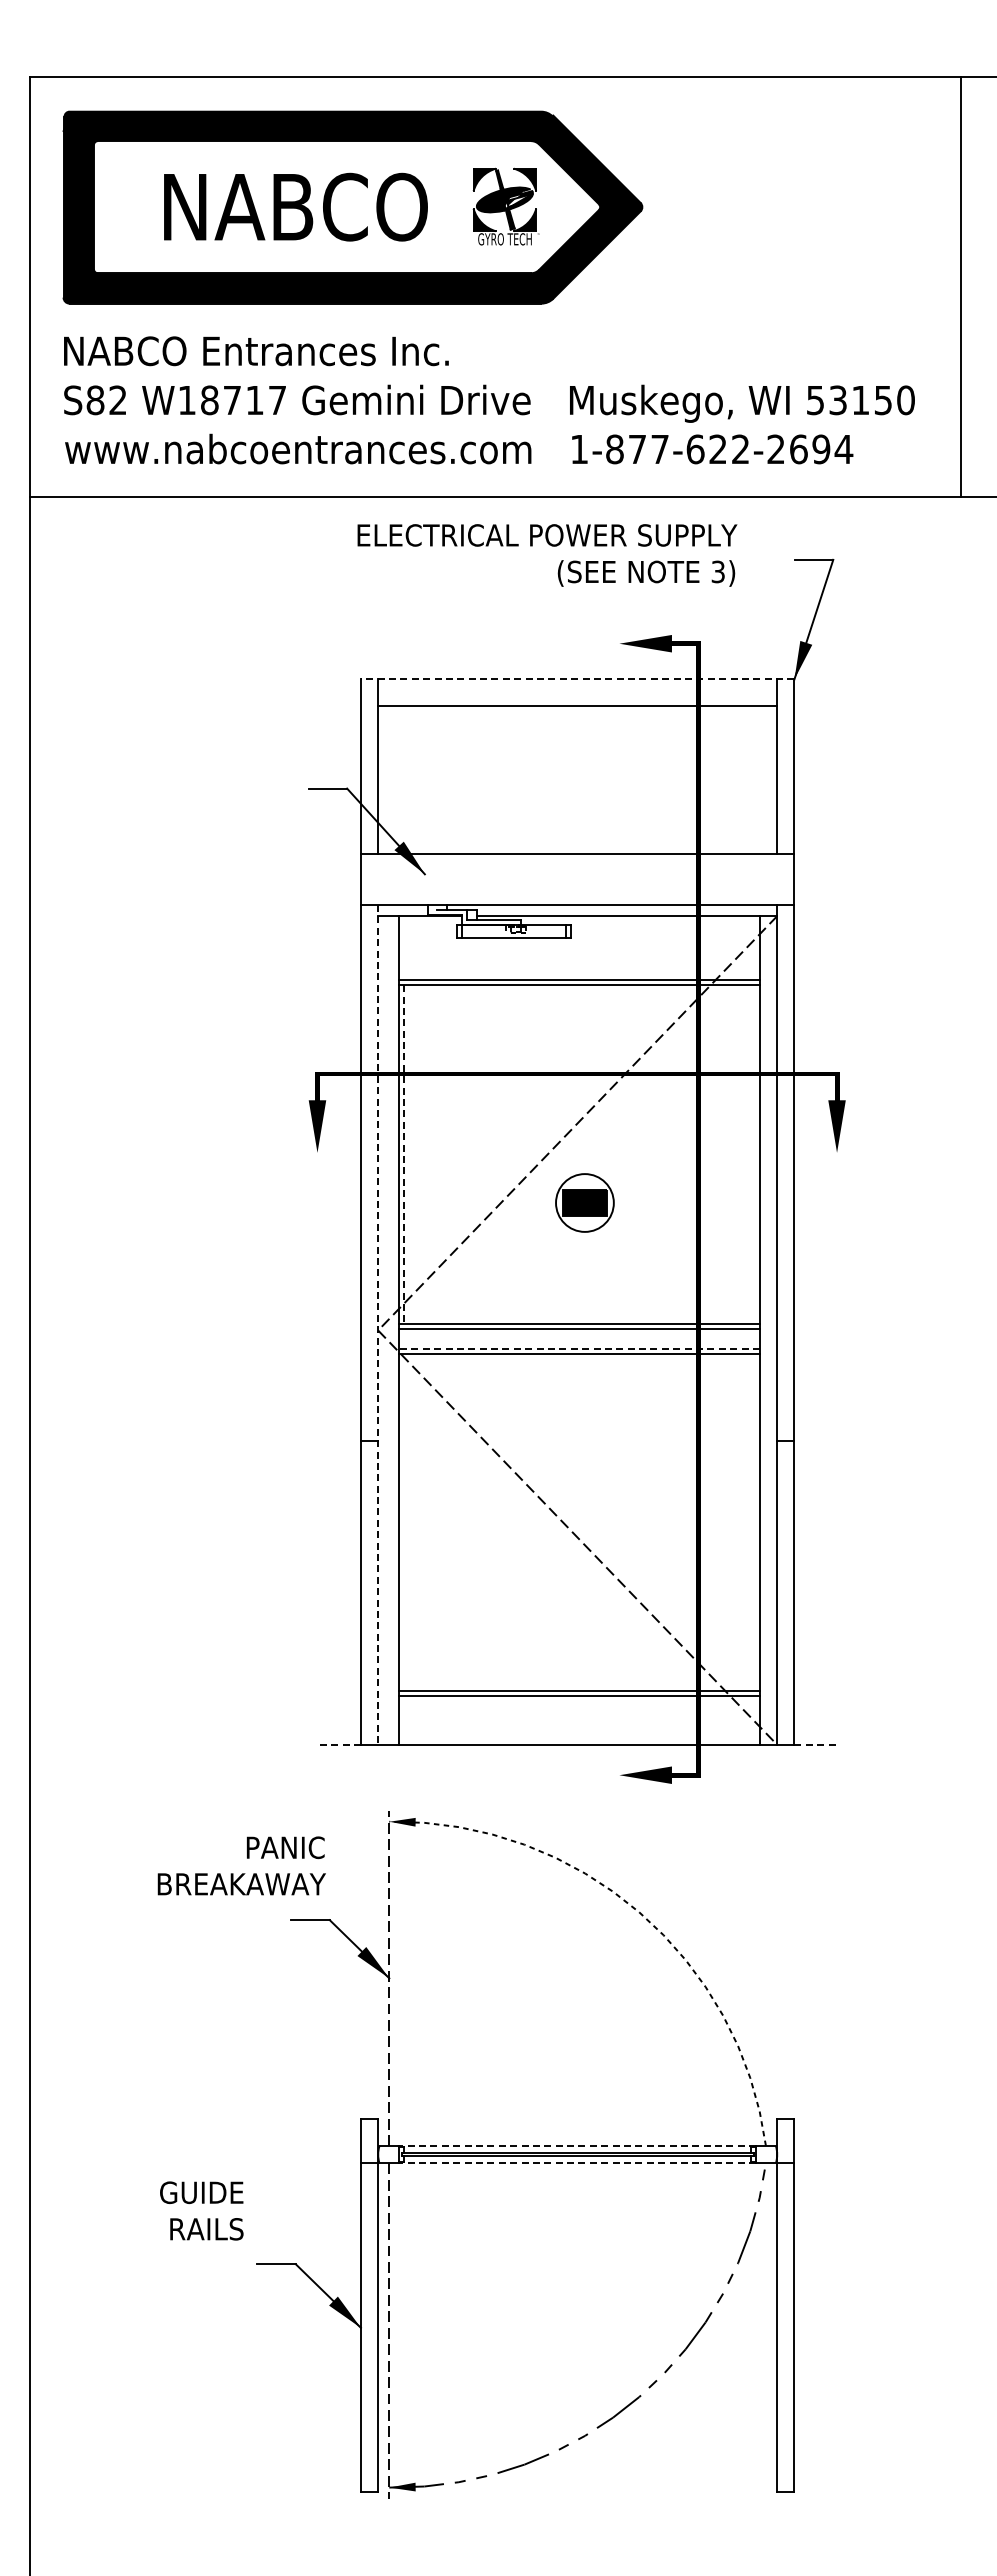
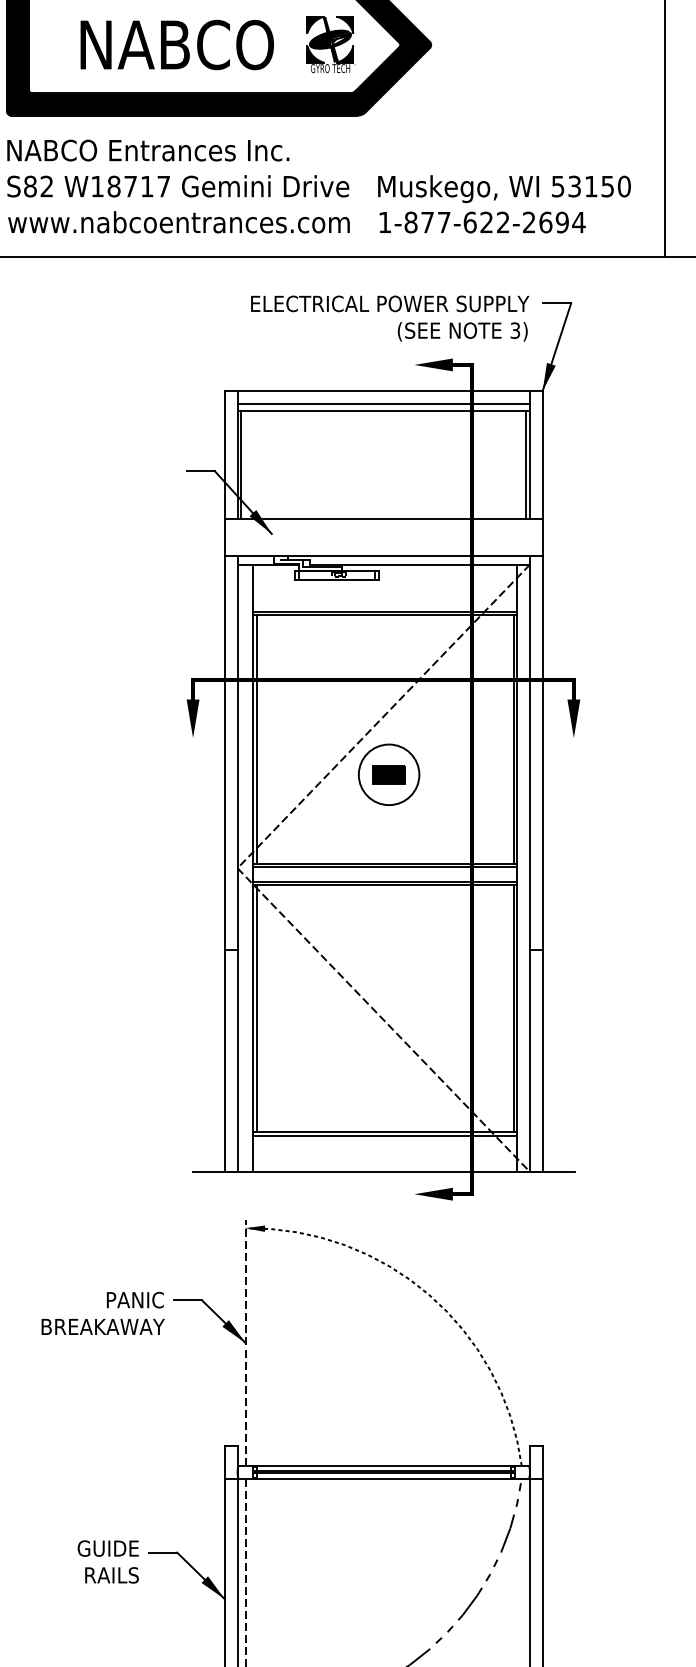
text: (547, 555) -> (390, 318), moved
line: (577, 679) -> (383, 391), dashed -> solid
line: (577, 696) -> (383, 403), added
line: (383, 780) -> (241, 465), added
line: (772, 780) -> (526, 465), added
line: (404, 1154) -> (256, 739), dashed -> solid
line: (755, 1154) -> (514, 739), added
circle: (584, 1202) -> (388, 774), size x1.43
line: (378, 1324) -> (237, 863), dashed -> solid
line: (579, 1348) -> (385, 881), dashed -> solid
line: (404, 1521) -> (256, 1008), added
line: (755, 1521) -> (514, 1008), added
line: (339, 1744) -> (209, 1171), dashed -> solid
line: (816, 1744) -> (558, 1171), dashed -> solid
text: (241, 1865) -> (102, 1313), moved
line: (577, 2146) -> (383, 1466), dashed -> solid
line: (577, 2163) -> (383, 1478), dashed -> solid
text: (201, 2210) -> (108, 1561), moved

